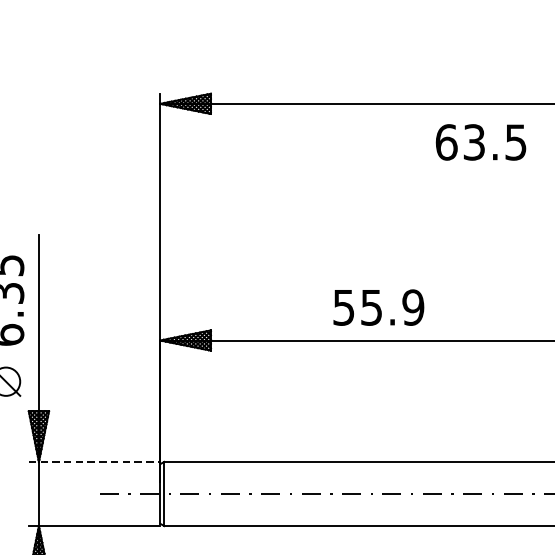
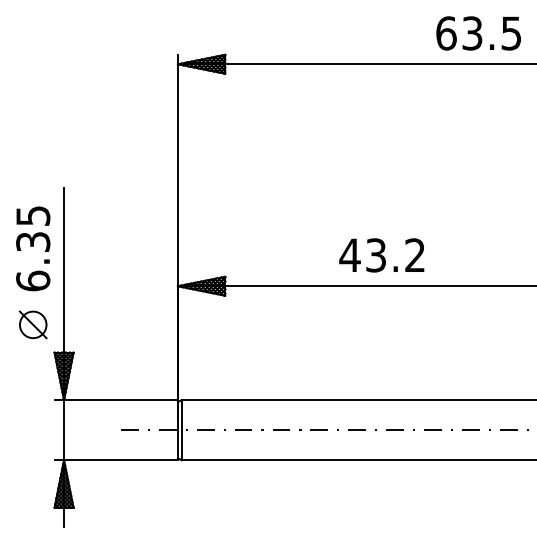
text: (480, 142) -> (478, 33), moved
text: (378, 307) -> (382, 255), 55.9 -> 43.2
line: (94, 462) -> (116, 400), dashed -> solid

